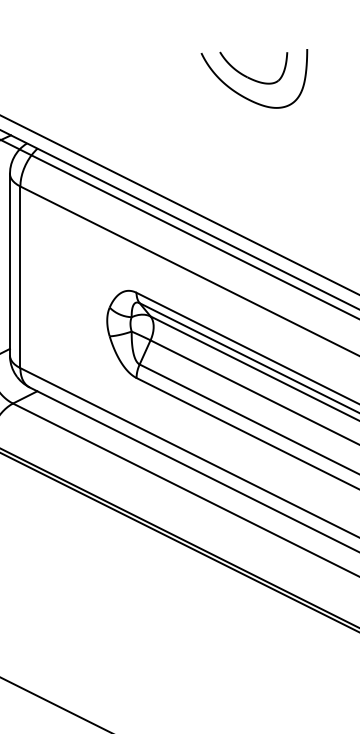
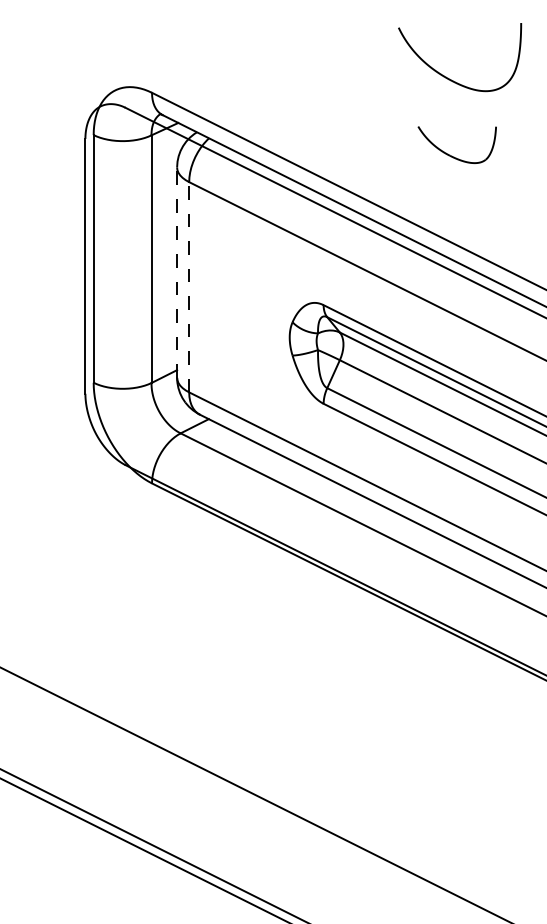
part: (246, 75) -> (448, 153), moved
line: (10, 264) -> (177, 272), solid -> dashed
line: (20, 276) -> (189, 286), solid -> dashed

